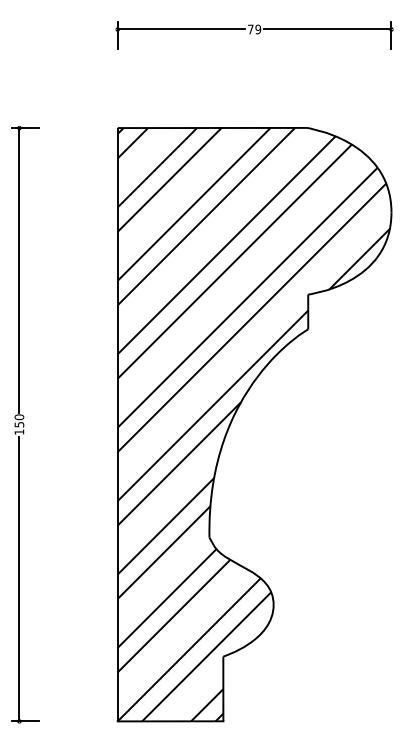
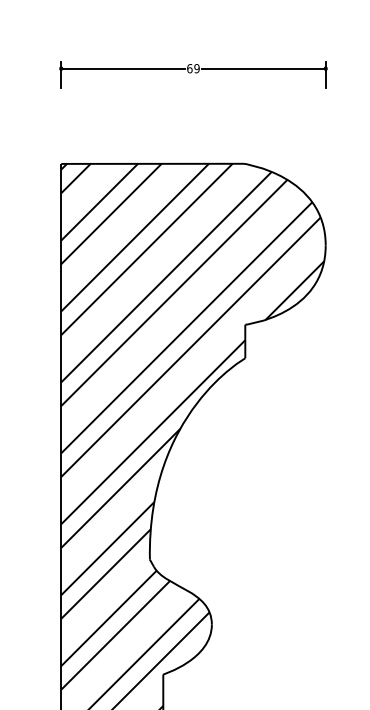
text: (250, 29) -> (189, 68), 79 -> 69

